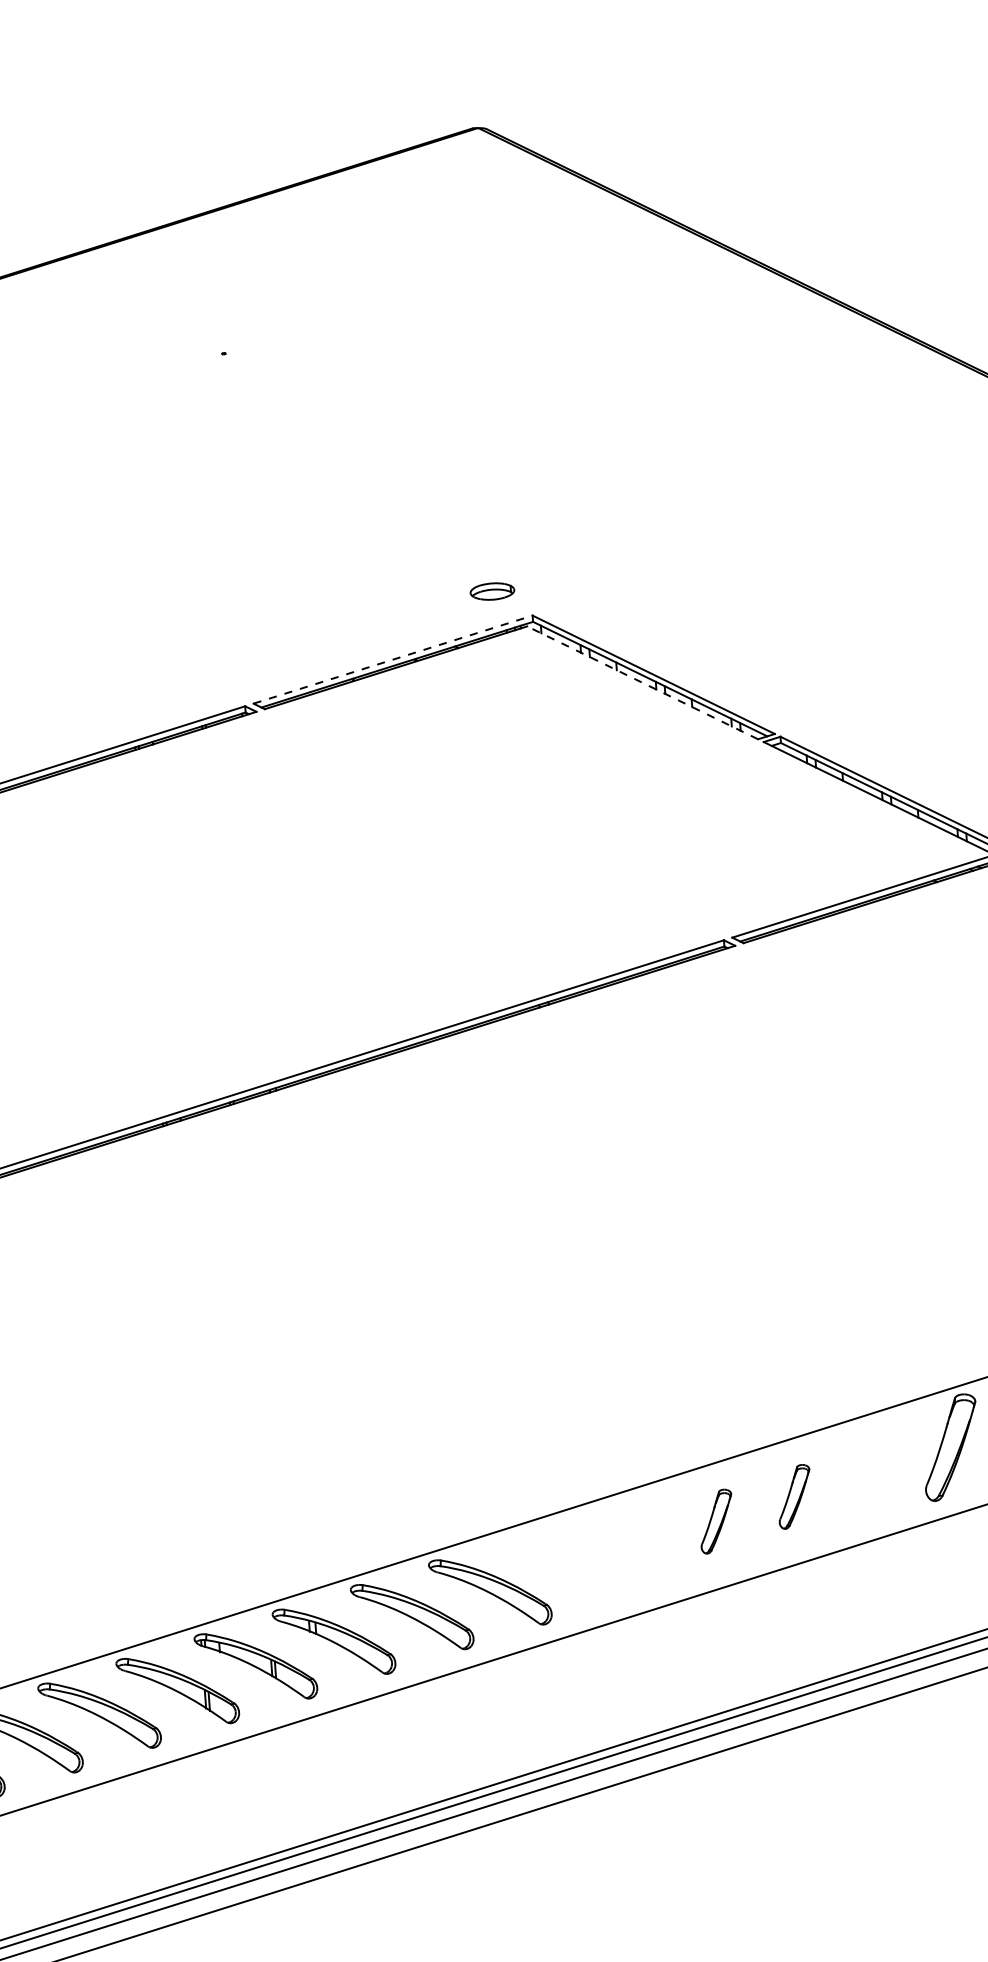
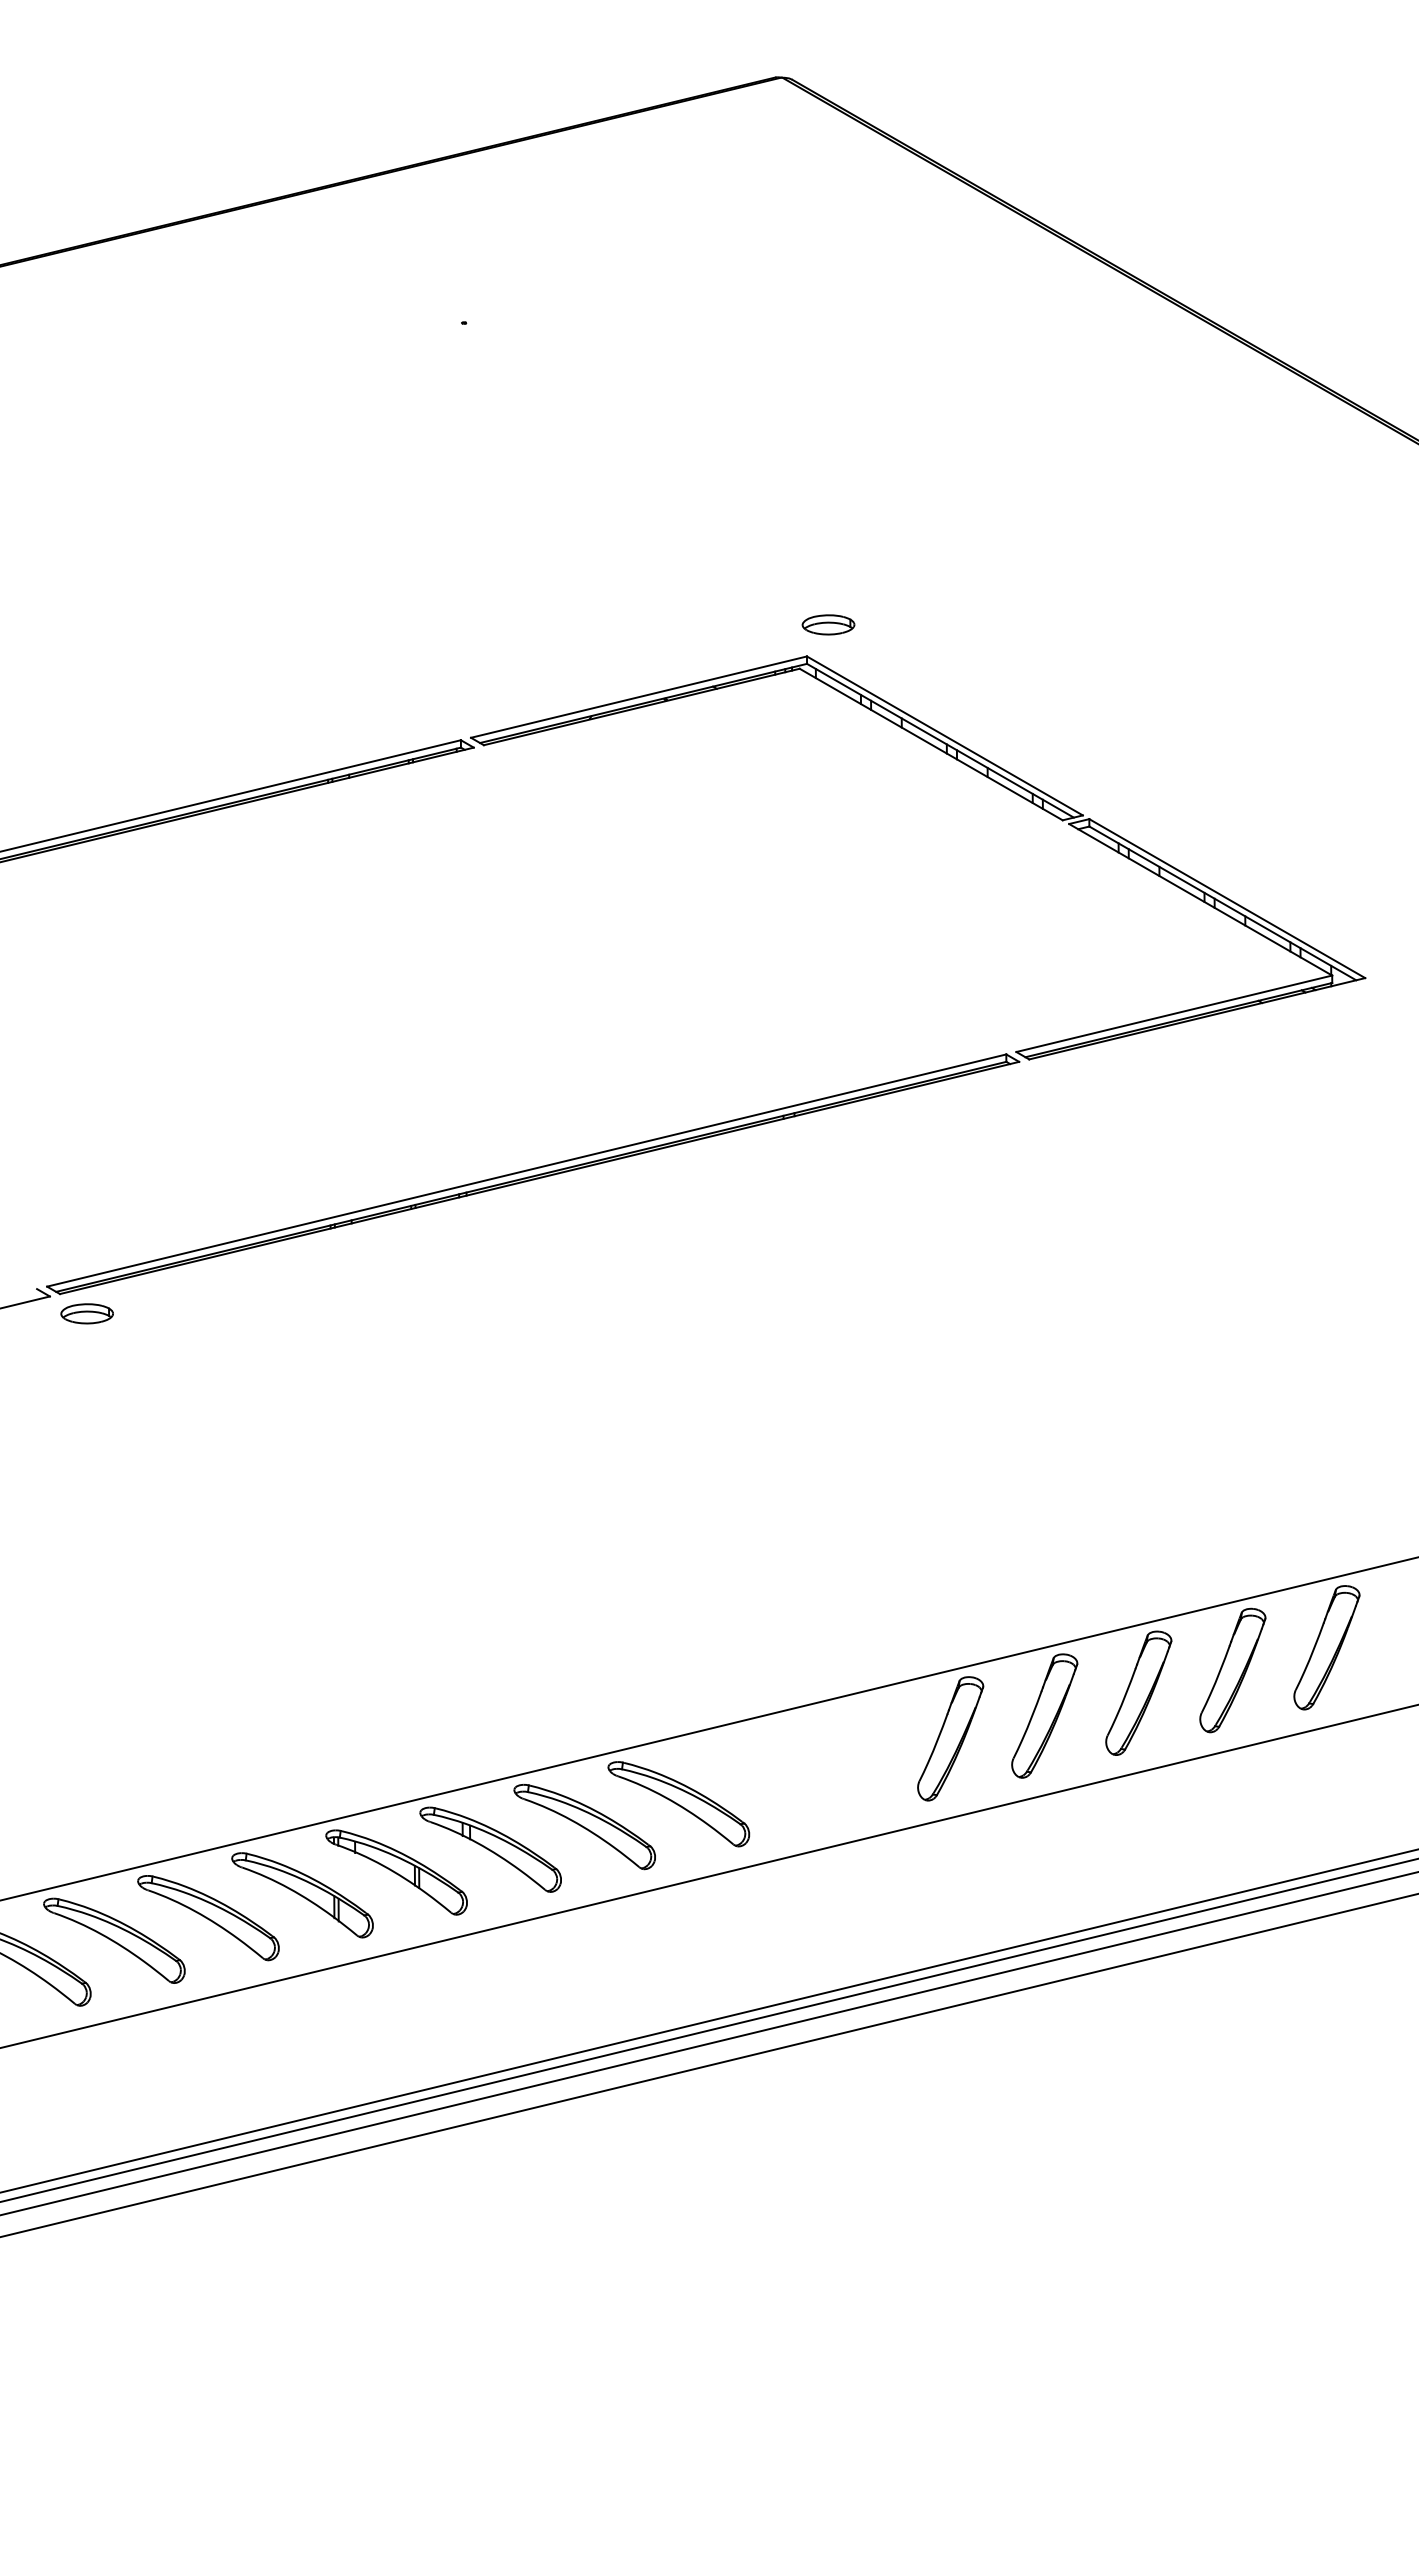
part: (492, 591) -> (828, 624), moved
line: (393, 659) -> (639, 697), dashed -> solid
line: (642, 682) -> (931, 744), dashed -> solid
part: (872, 1471) -> (1138, 1692), added
part: (794, 1496) -> (1044, 1715), size x1.67
part: (716, 1521) -> (950, 1738), size x1.67

